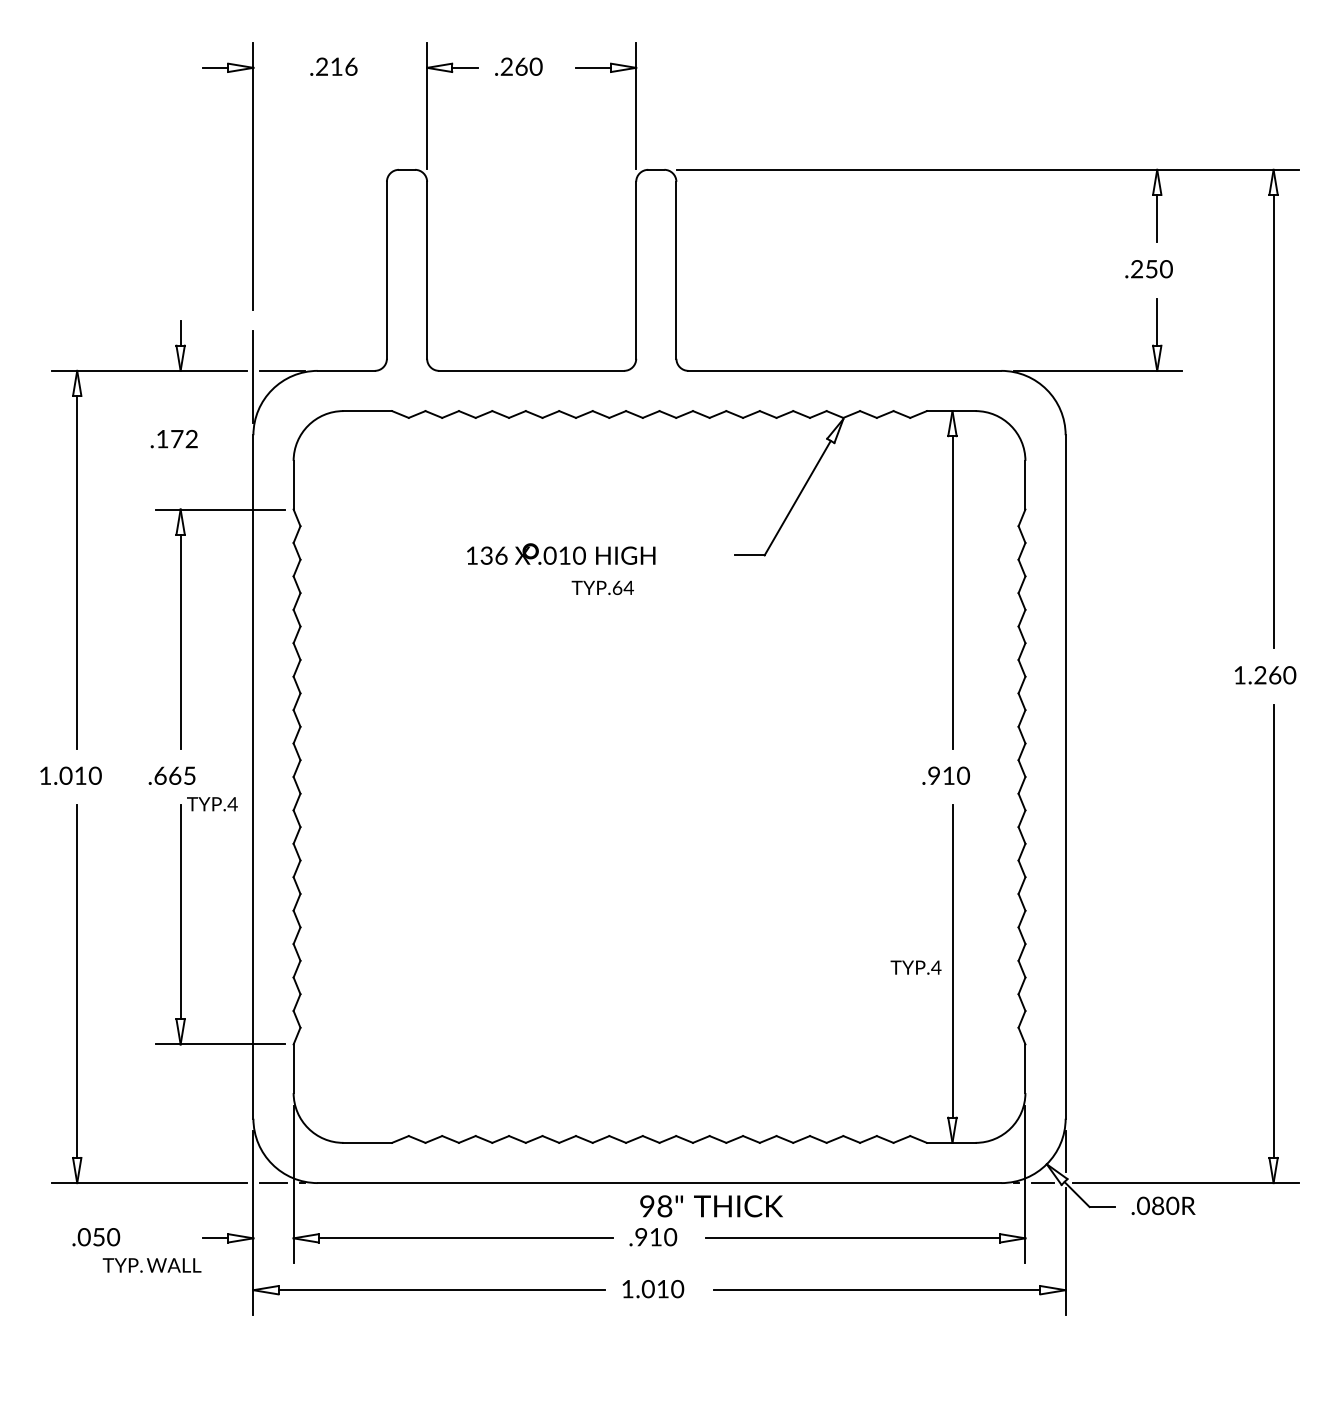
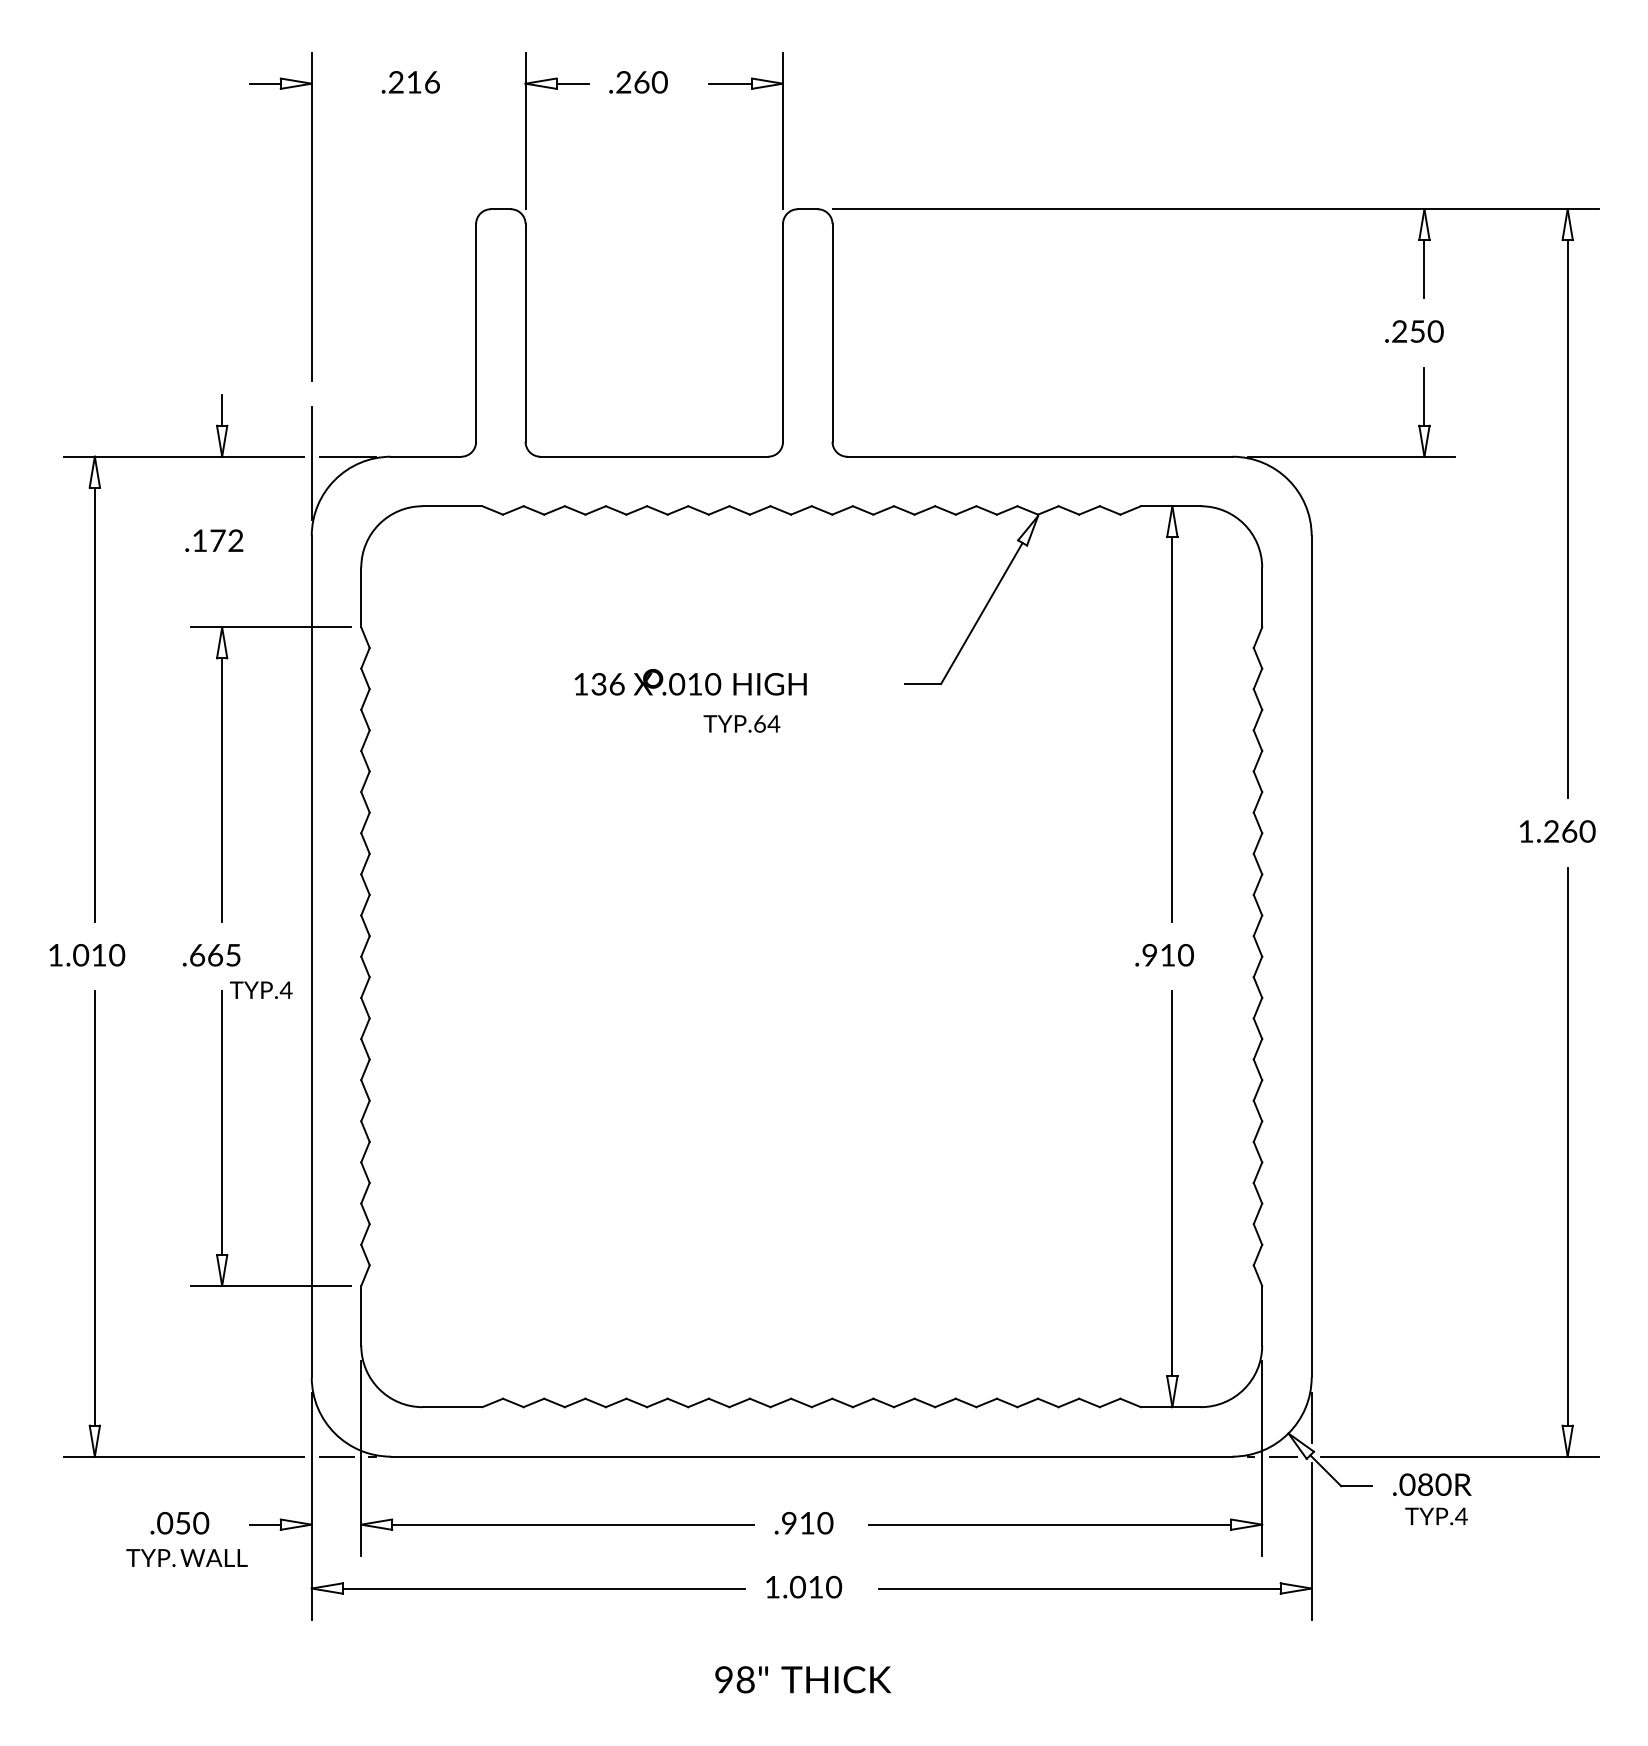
text: (915, 967) -> (1435, 1516), moved
text: (711, 1206) -> (803, 1679), moved
text: (96, 1237) -> (180, 1523), moved

